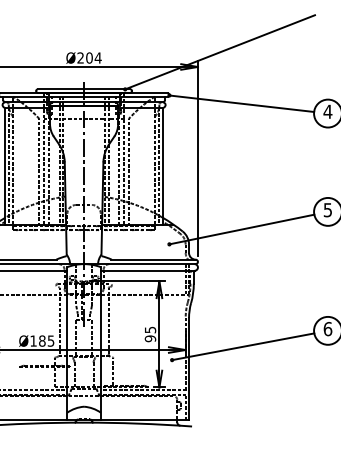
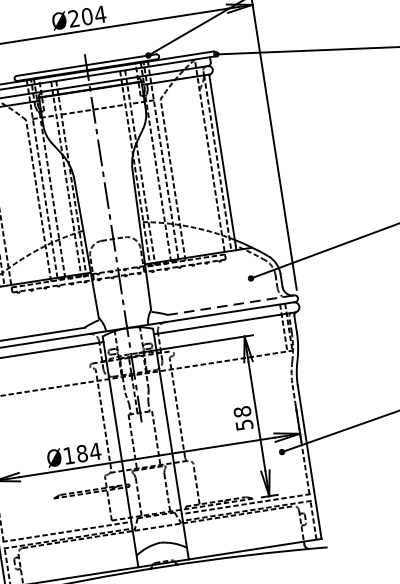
line: (154, 259) -> (232, 304), solid -> dashed
text: (150, 334) -> (243, 418), 95 -> 58
text: (50, 340) -> (94, 450), Ø185 -> Ø184

